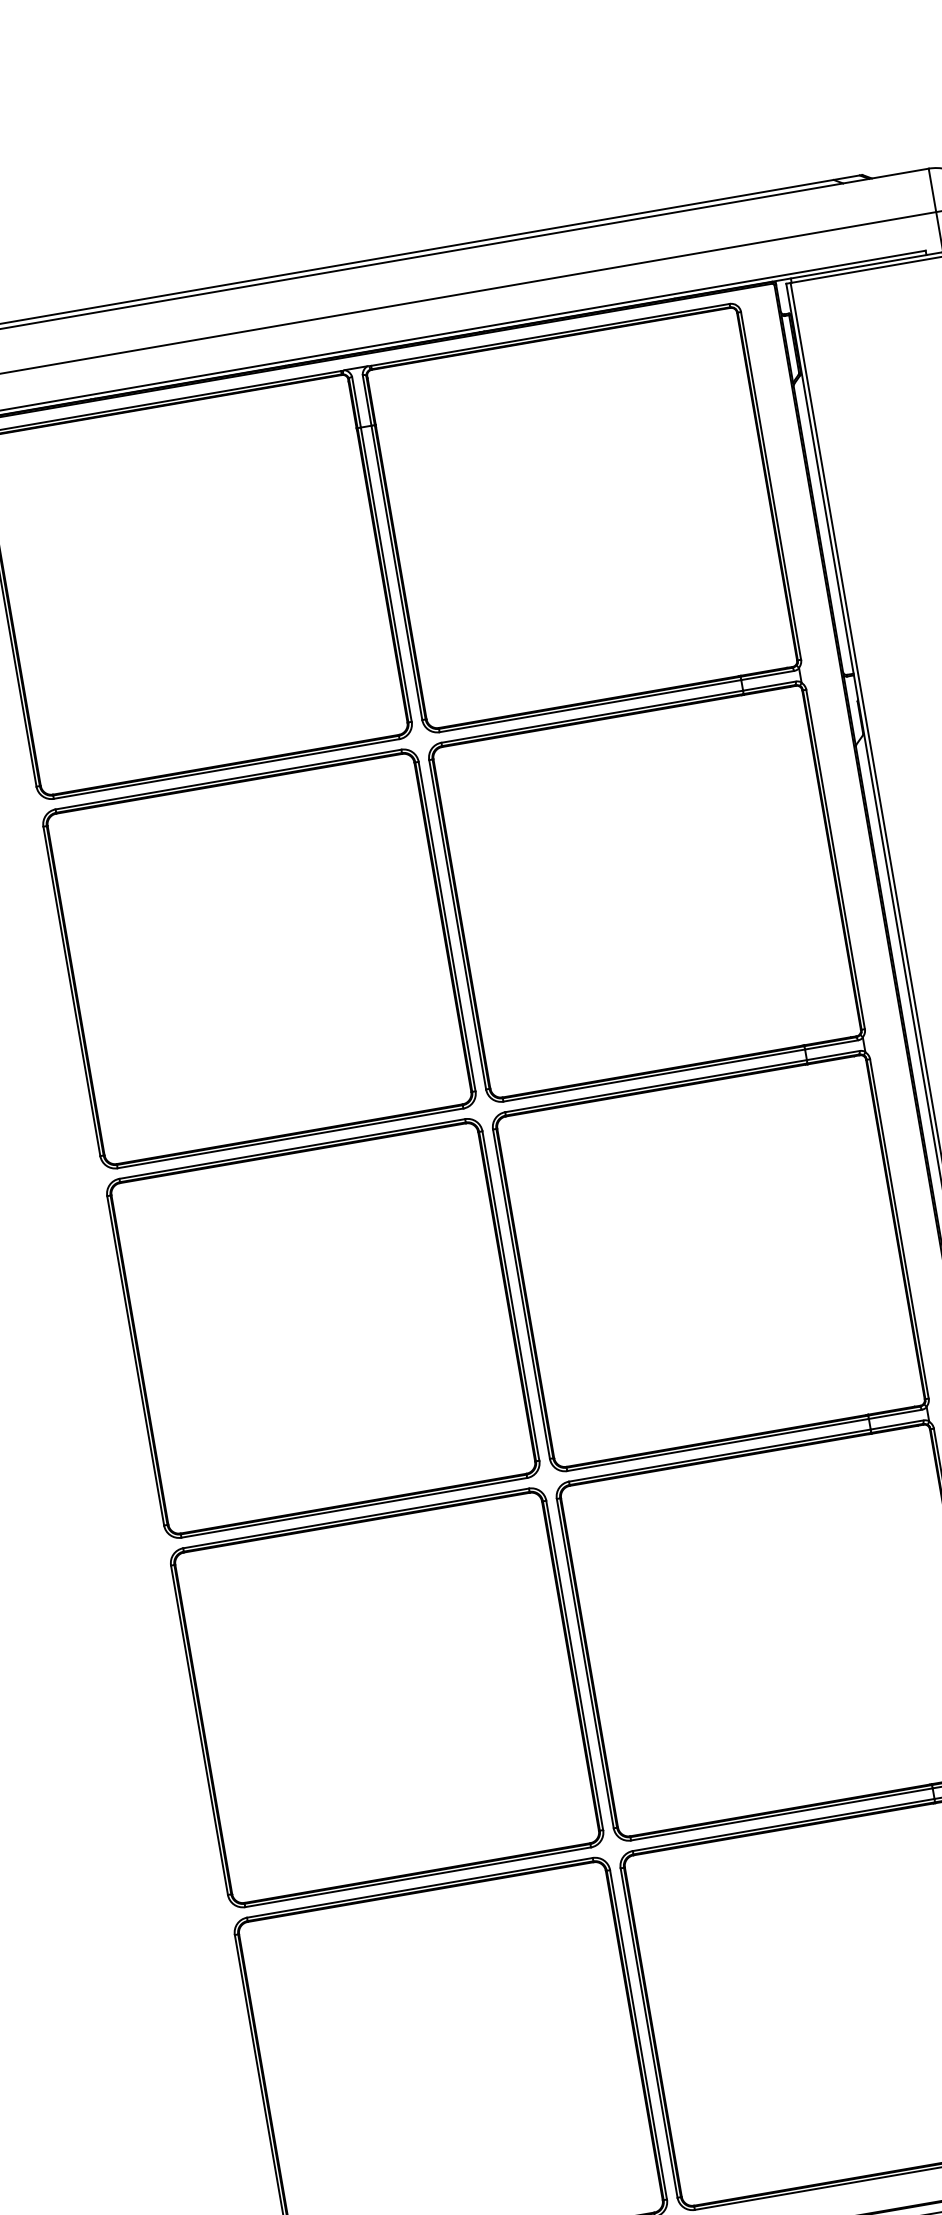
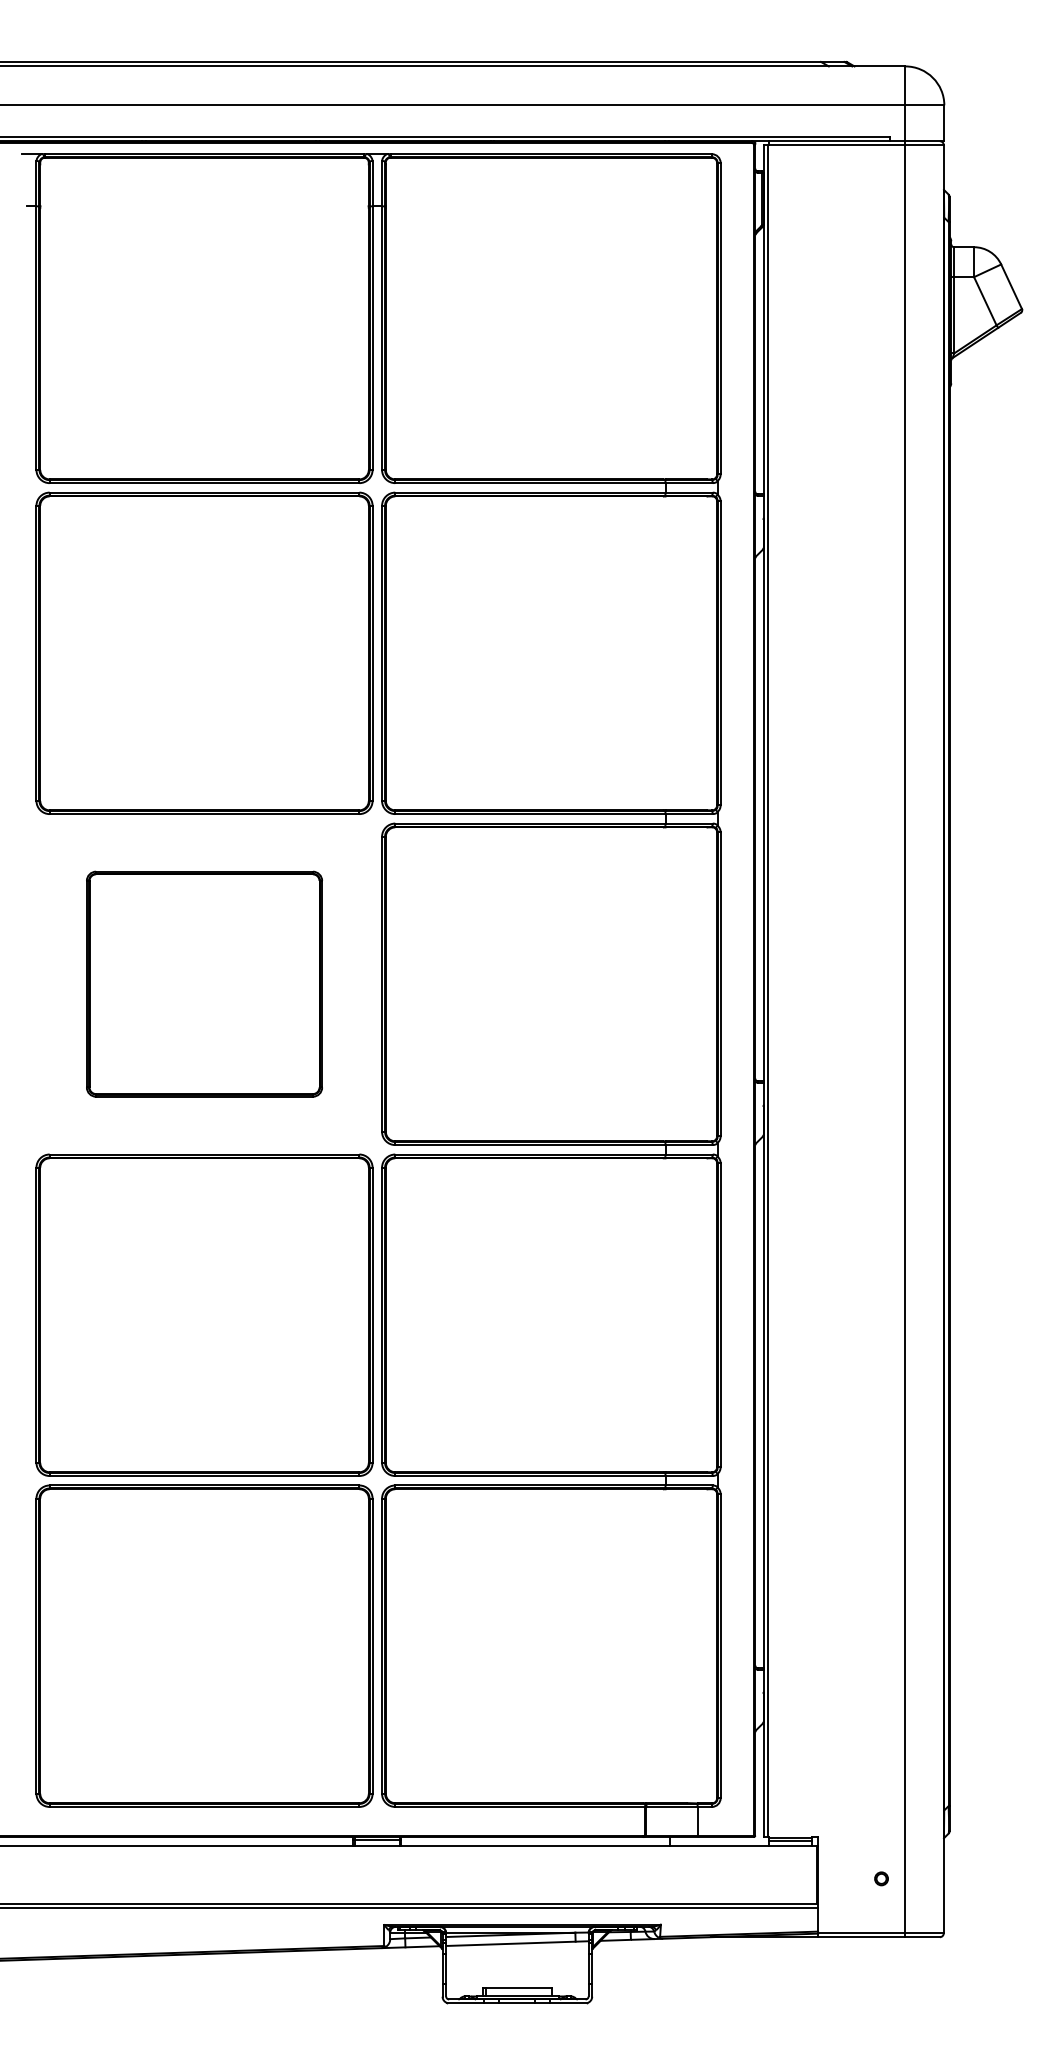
part: (323, 1327) -> (204, 983), size x0.7

